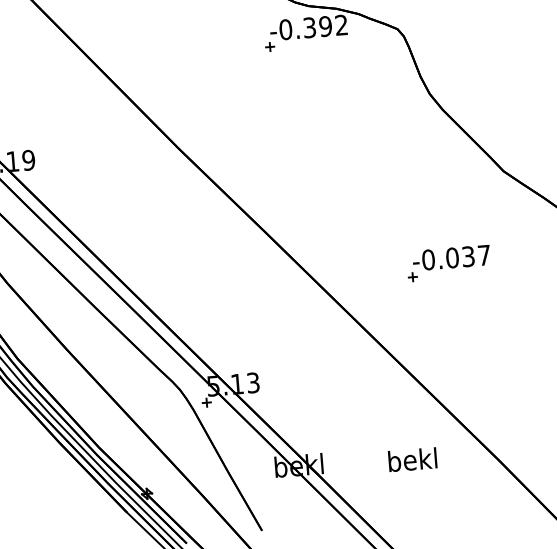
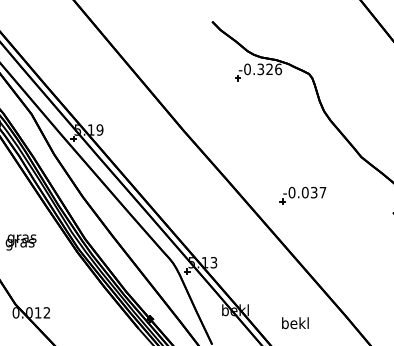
text: (334, 25) -> (274, 69), -0.392 -> -0.326
part: (447, 263) -> (302, 195), moved
text: (412, 460) -> (295, 323), moved

